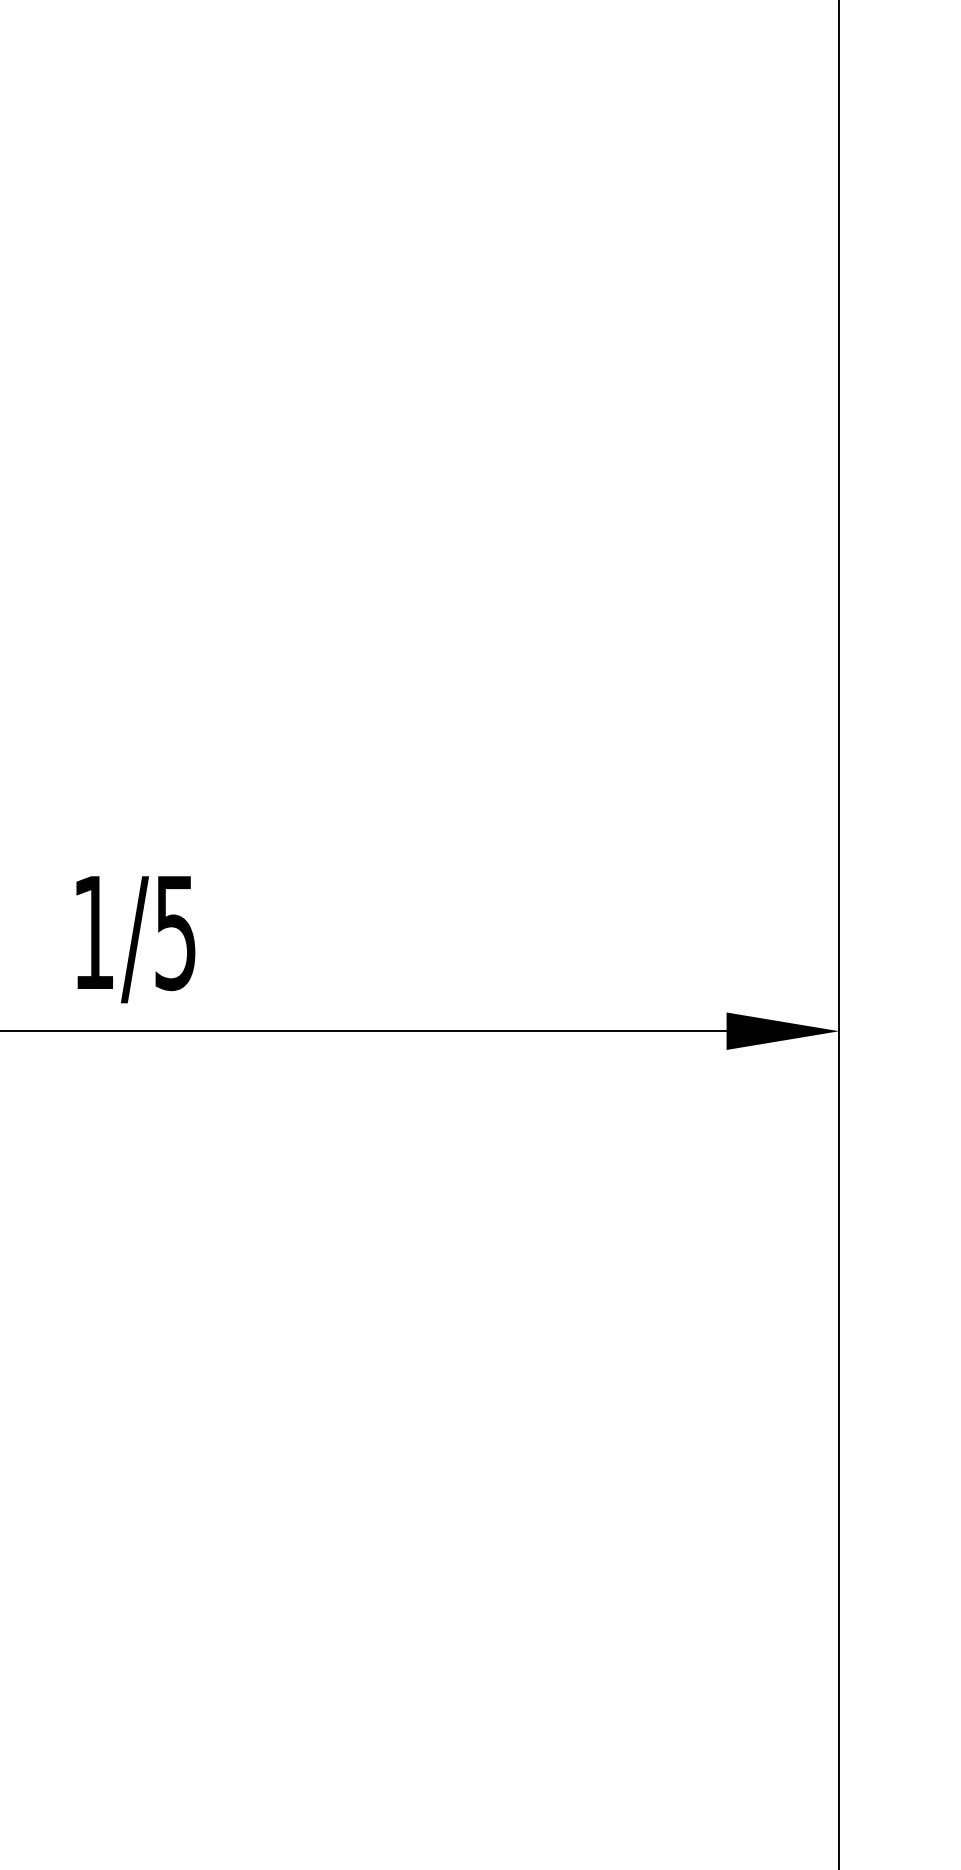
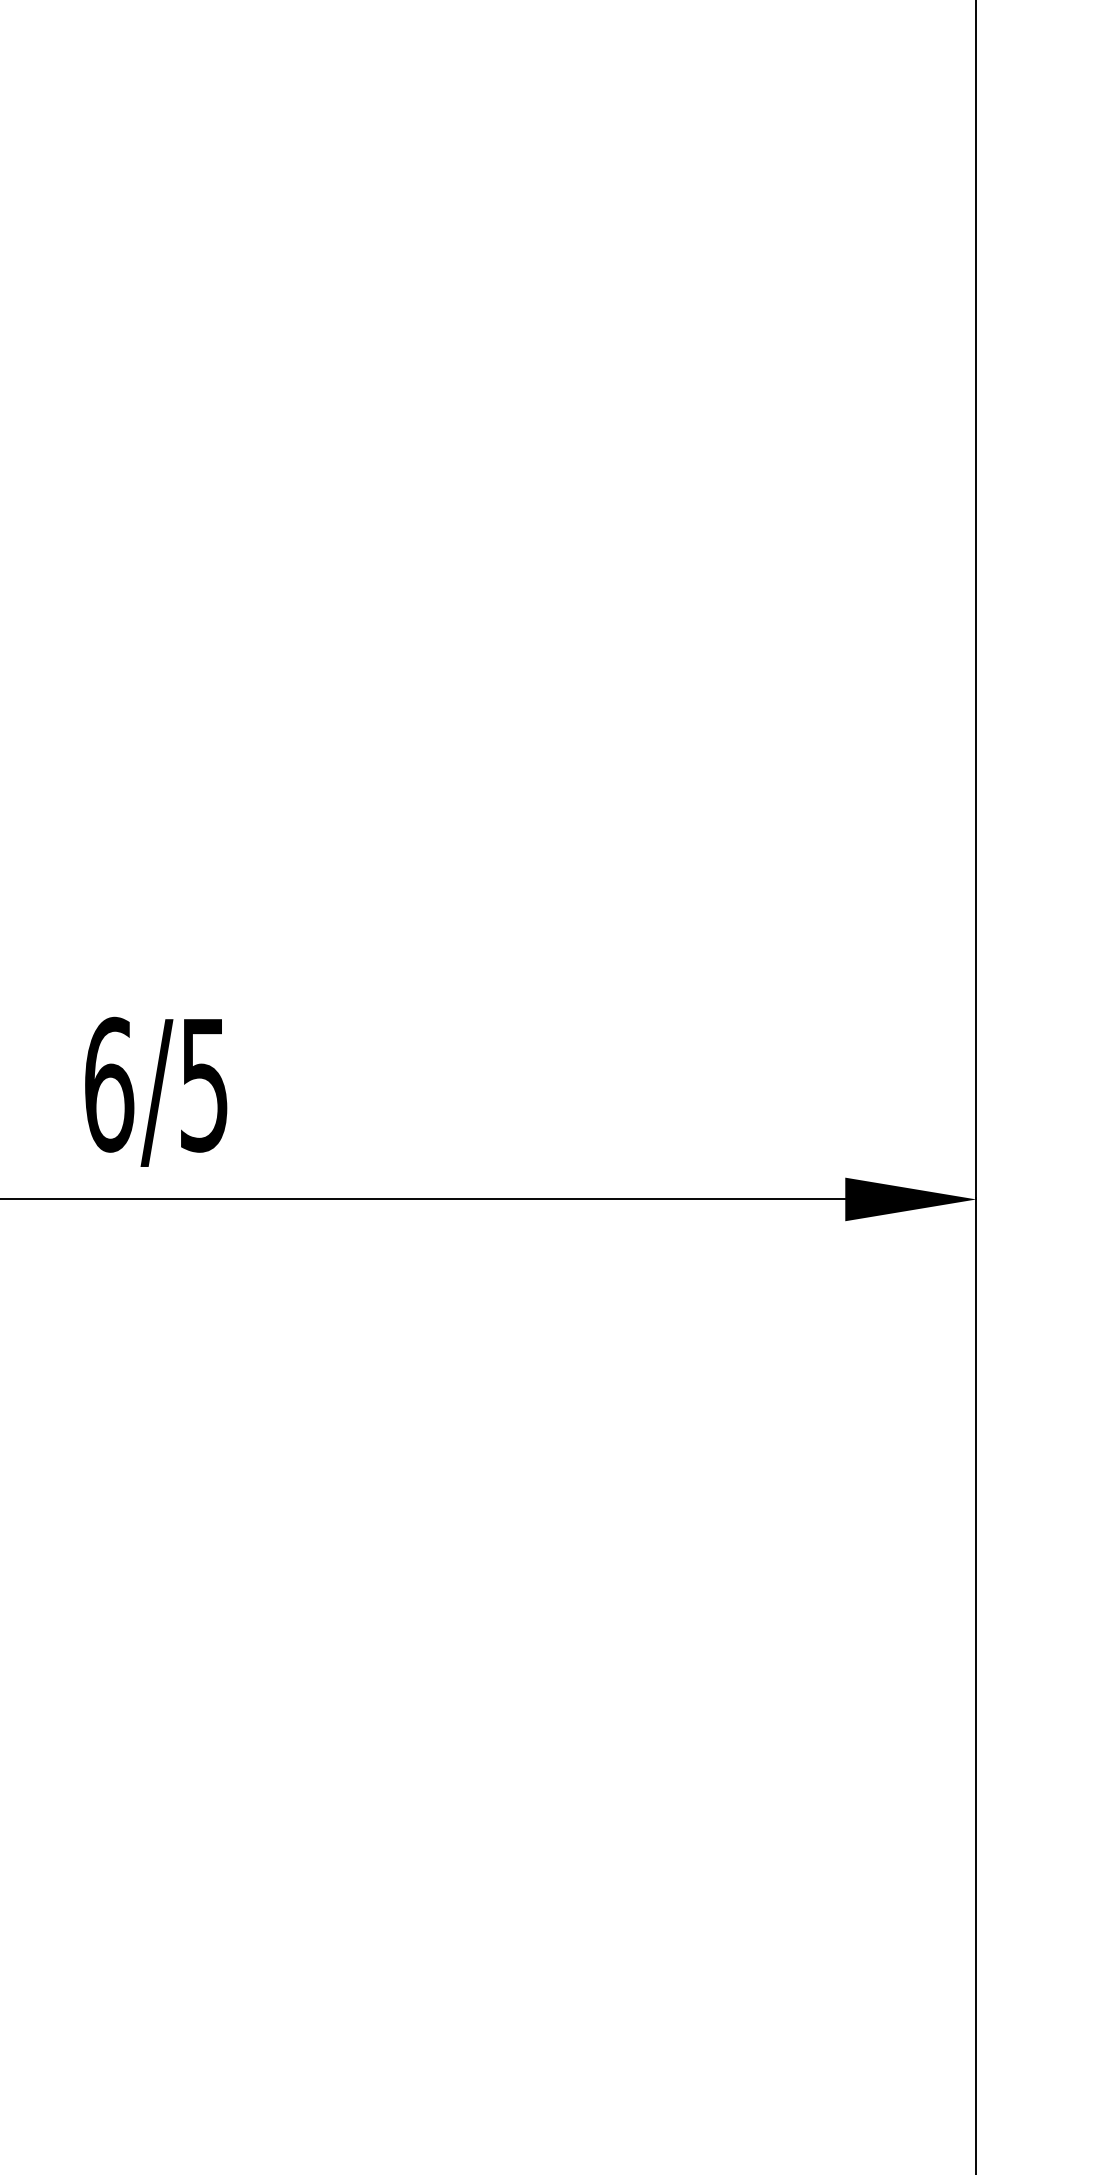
text: (94, 932) -> (109, 1084), 1/5 -> 6/5

